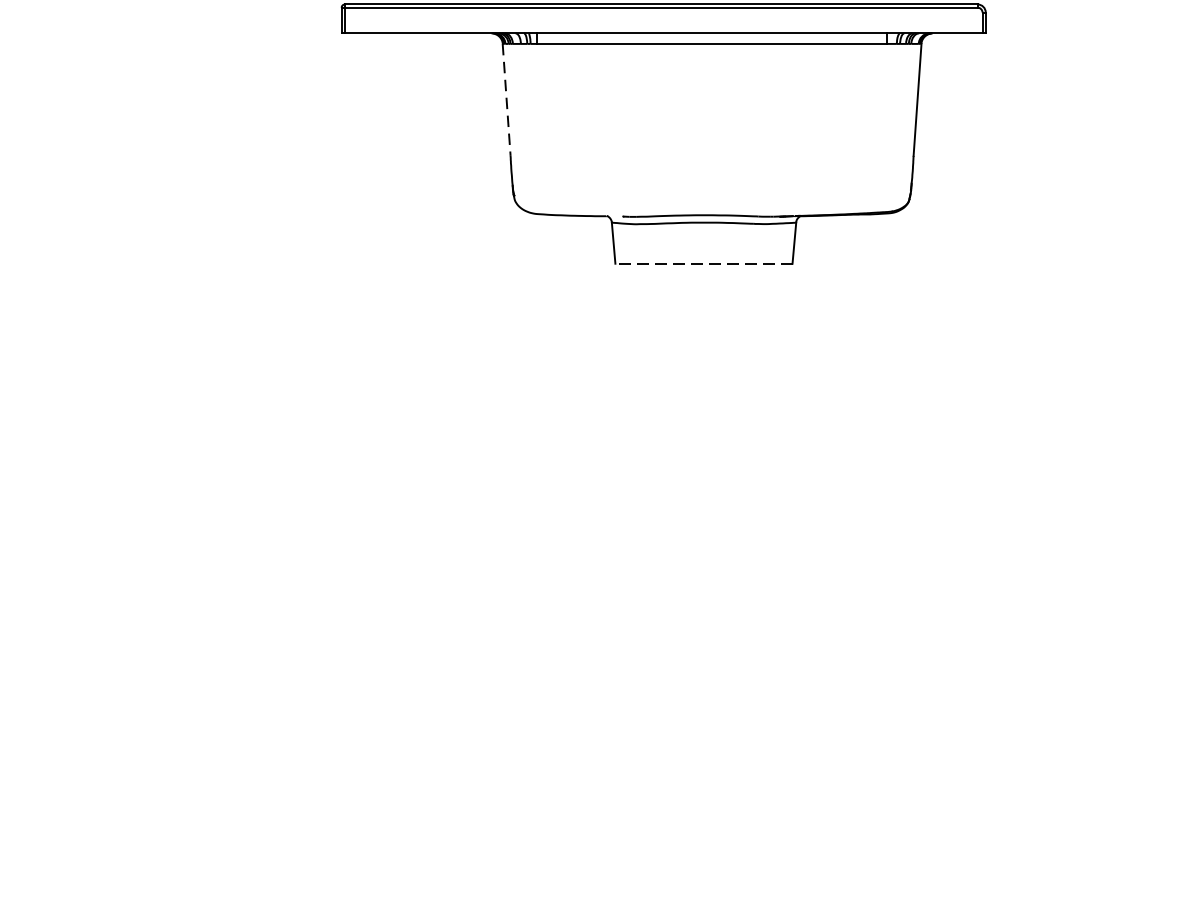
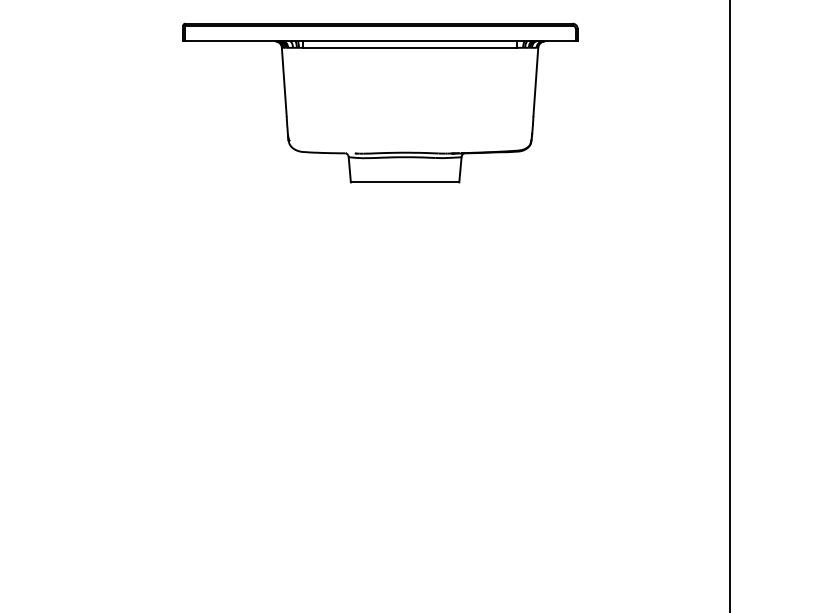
line: (506, 100) -> (284, 82), dashed -> solid
line: (703, 263) -> (404, 182), dashed -> solid

